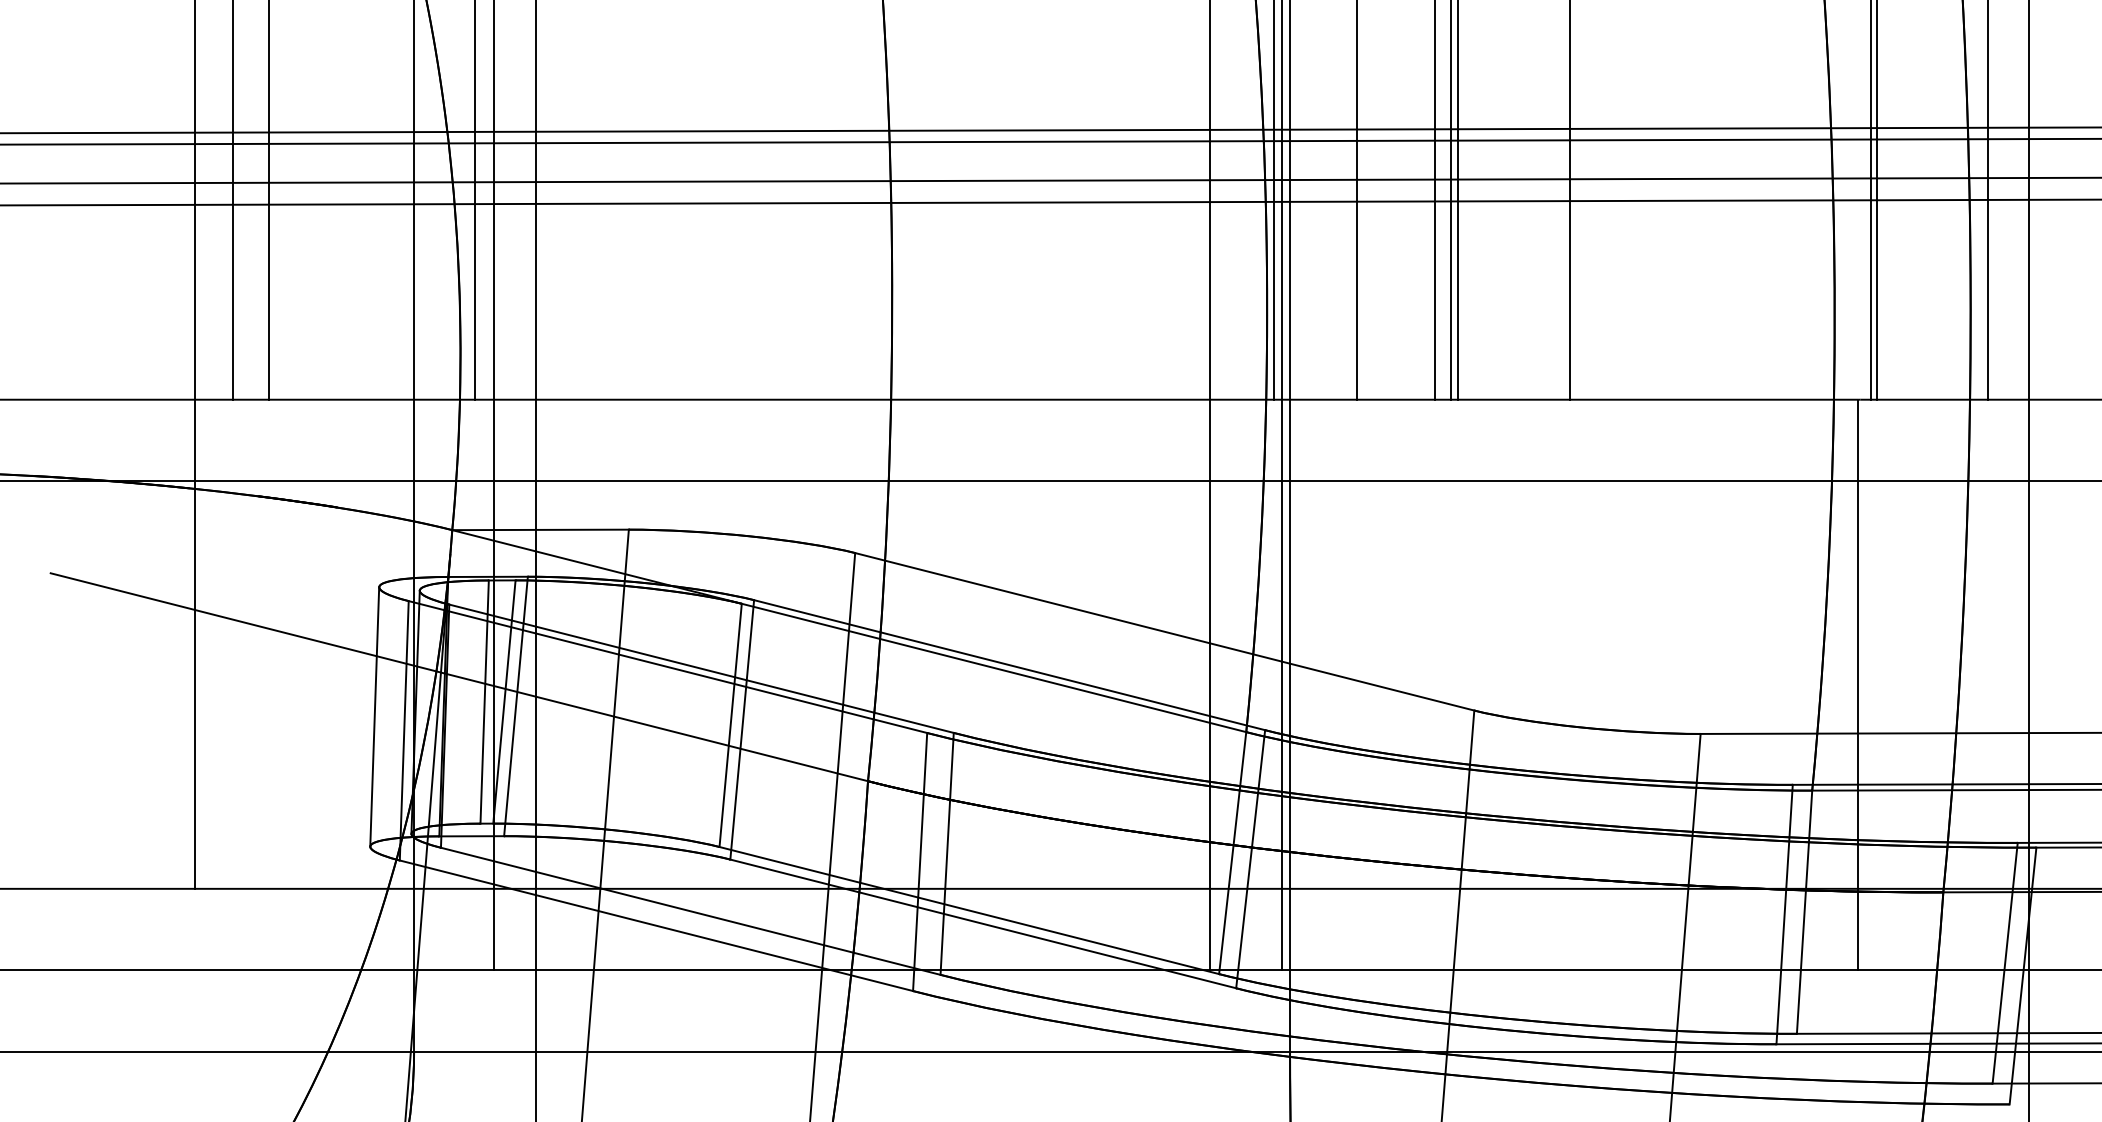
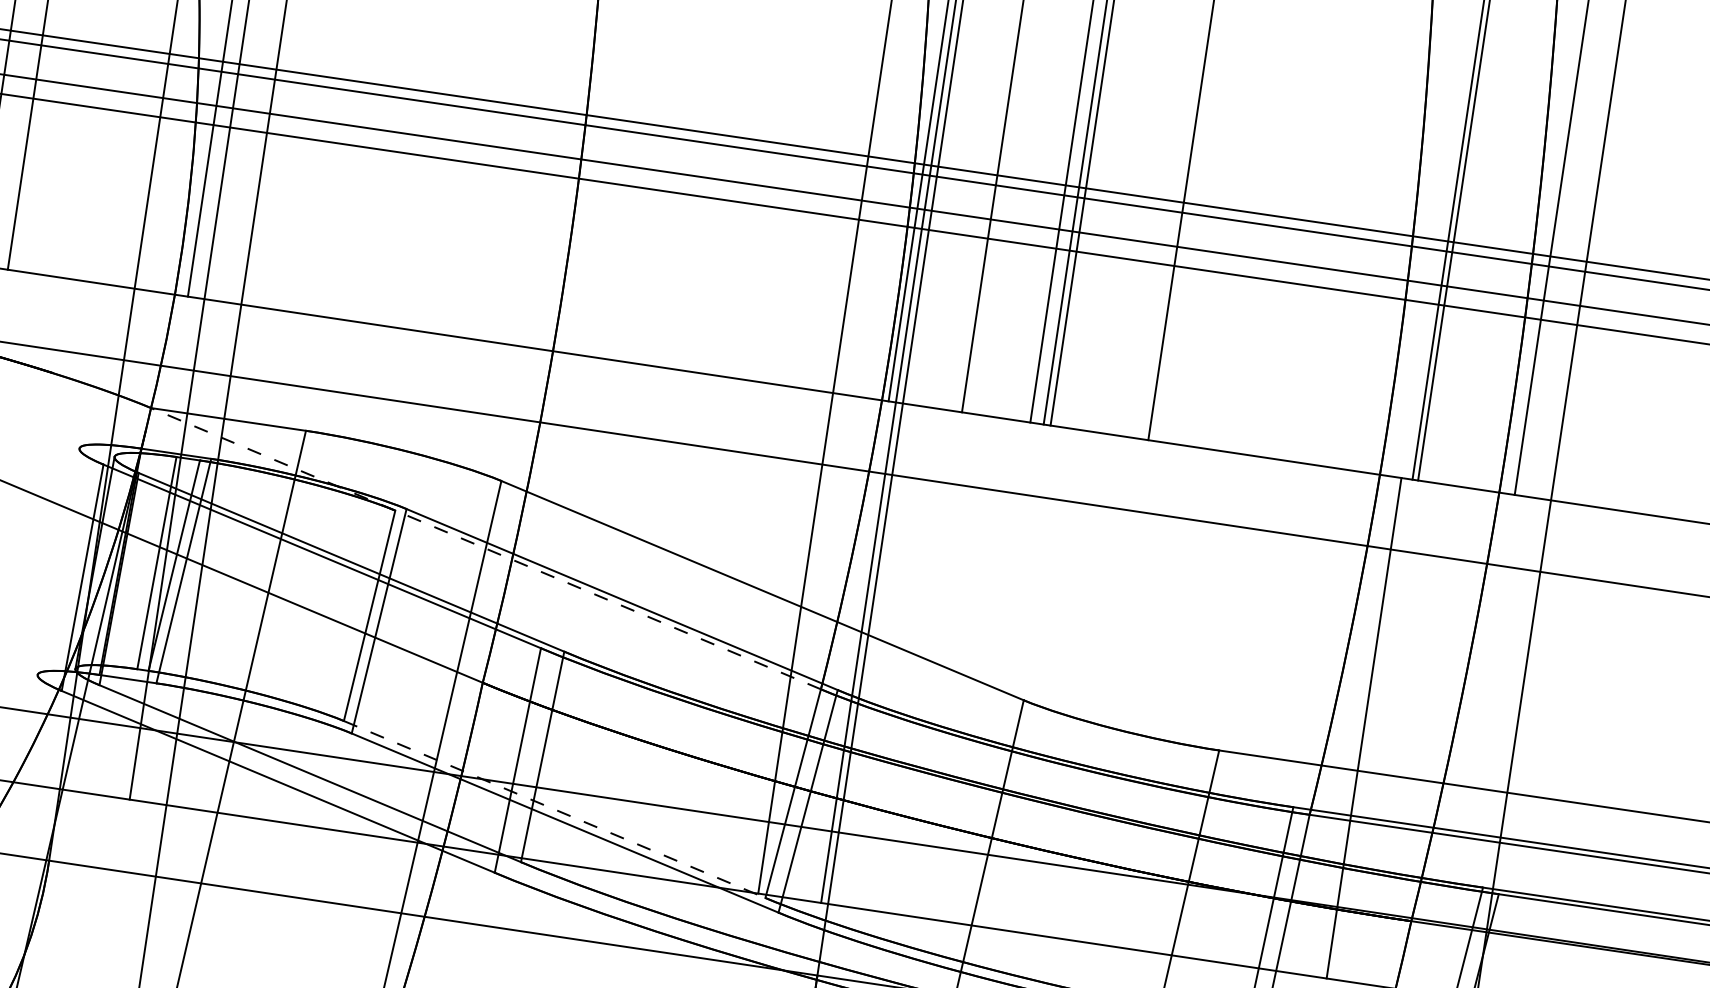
line: (849, 631) -> (486, 549), solid -> dashed
line: (374, 716) -> (58, 561), removed
line: (969, 910) -> (554, 809), solid -> dashed

